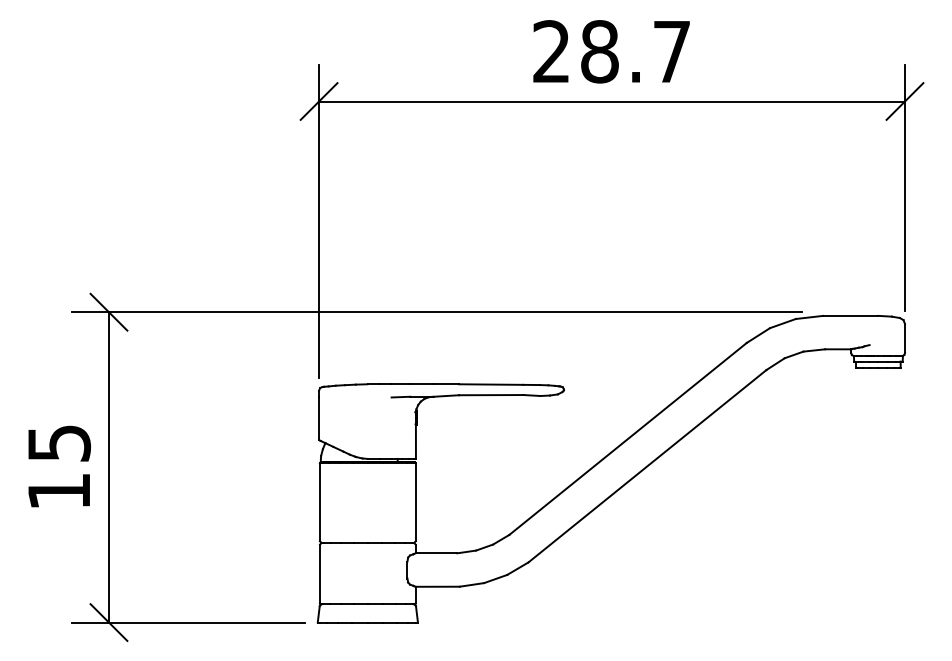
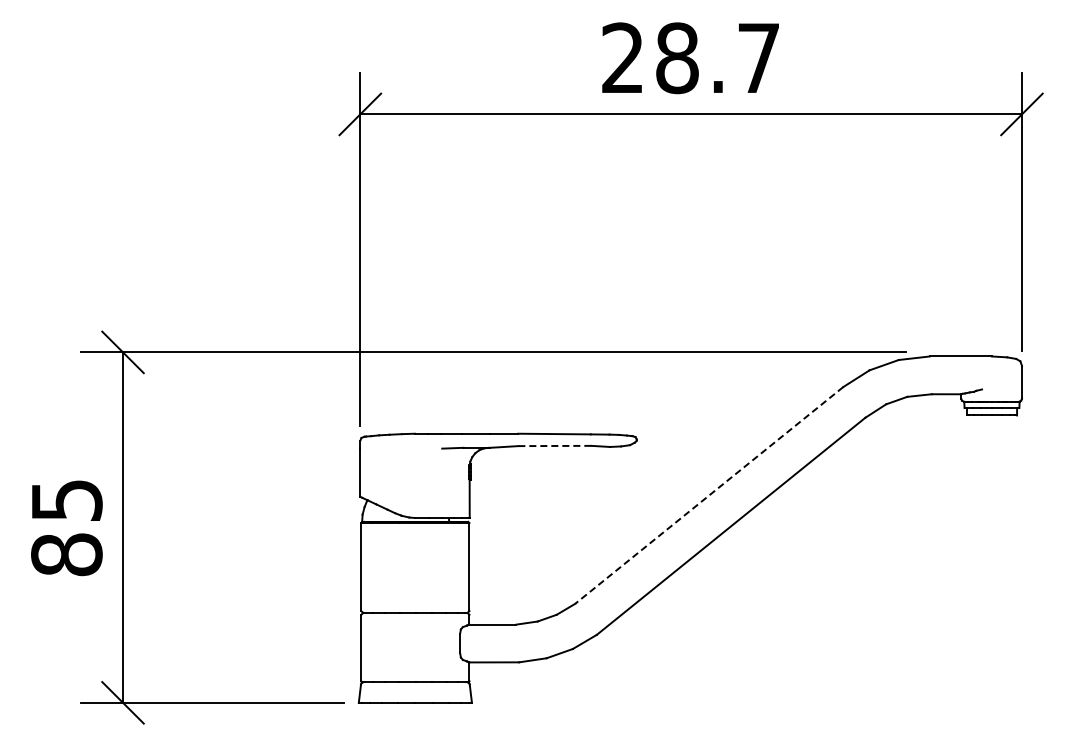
line: (491, 395) -> (554, 446), solid -> dashed
line: (627, 438) -> (708, 495), solid -> dashed
text: (58, 491) -> (66, 554), 15 -> 85

